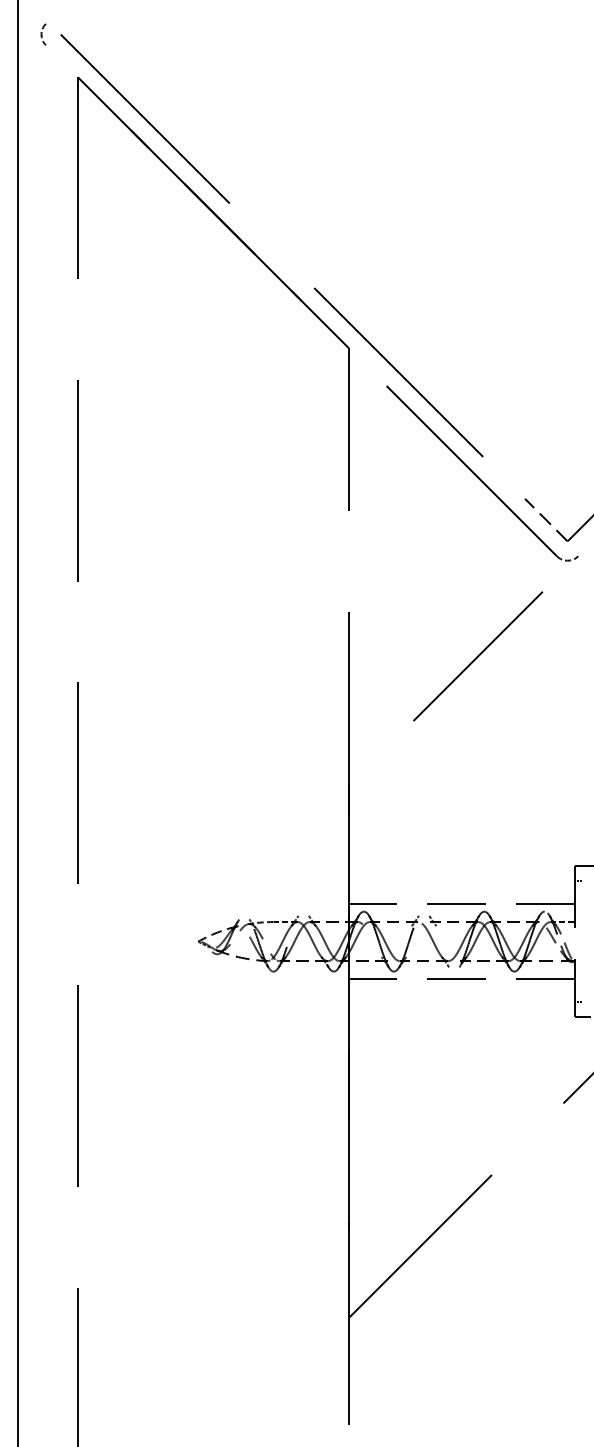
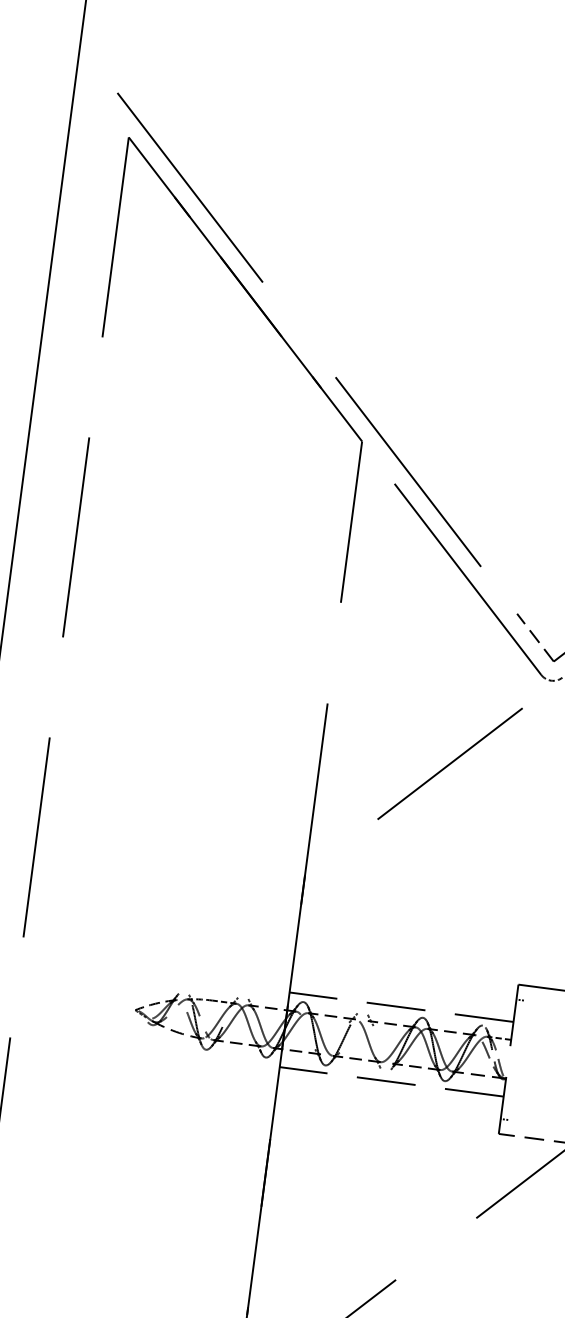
arc: (42, 34) -> (99, 90), removed

